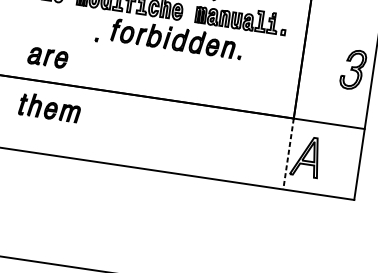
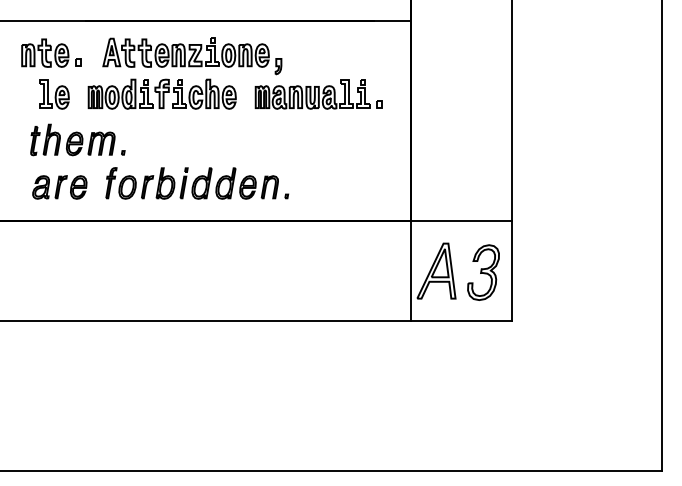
part: (177, 39) -> (197, 183), moved
part: (353, 69) -> (483, 272), moved
part: (49, 107) -> (72, 139), moved
line: (288, 154) -> (411, 271), dashed -> solid

